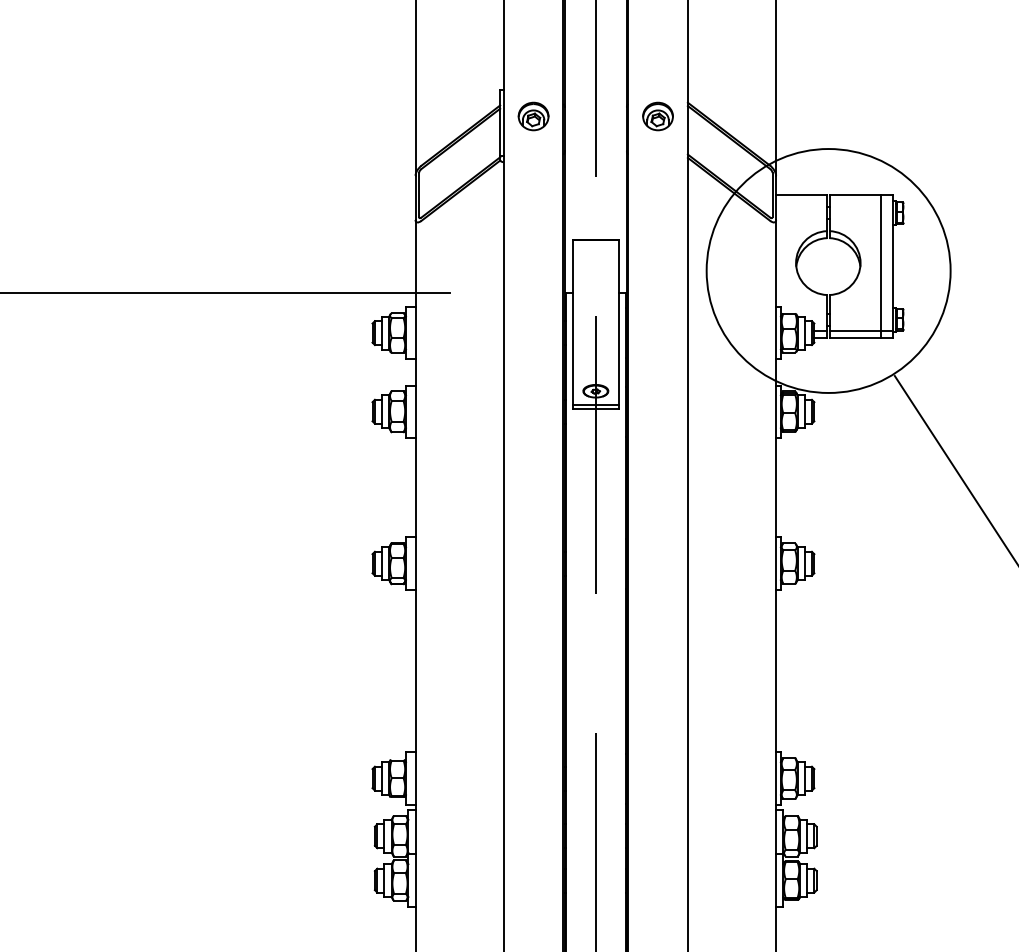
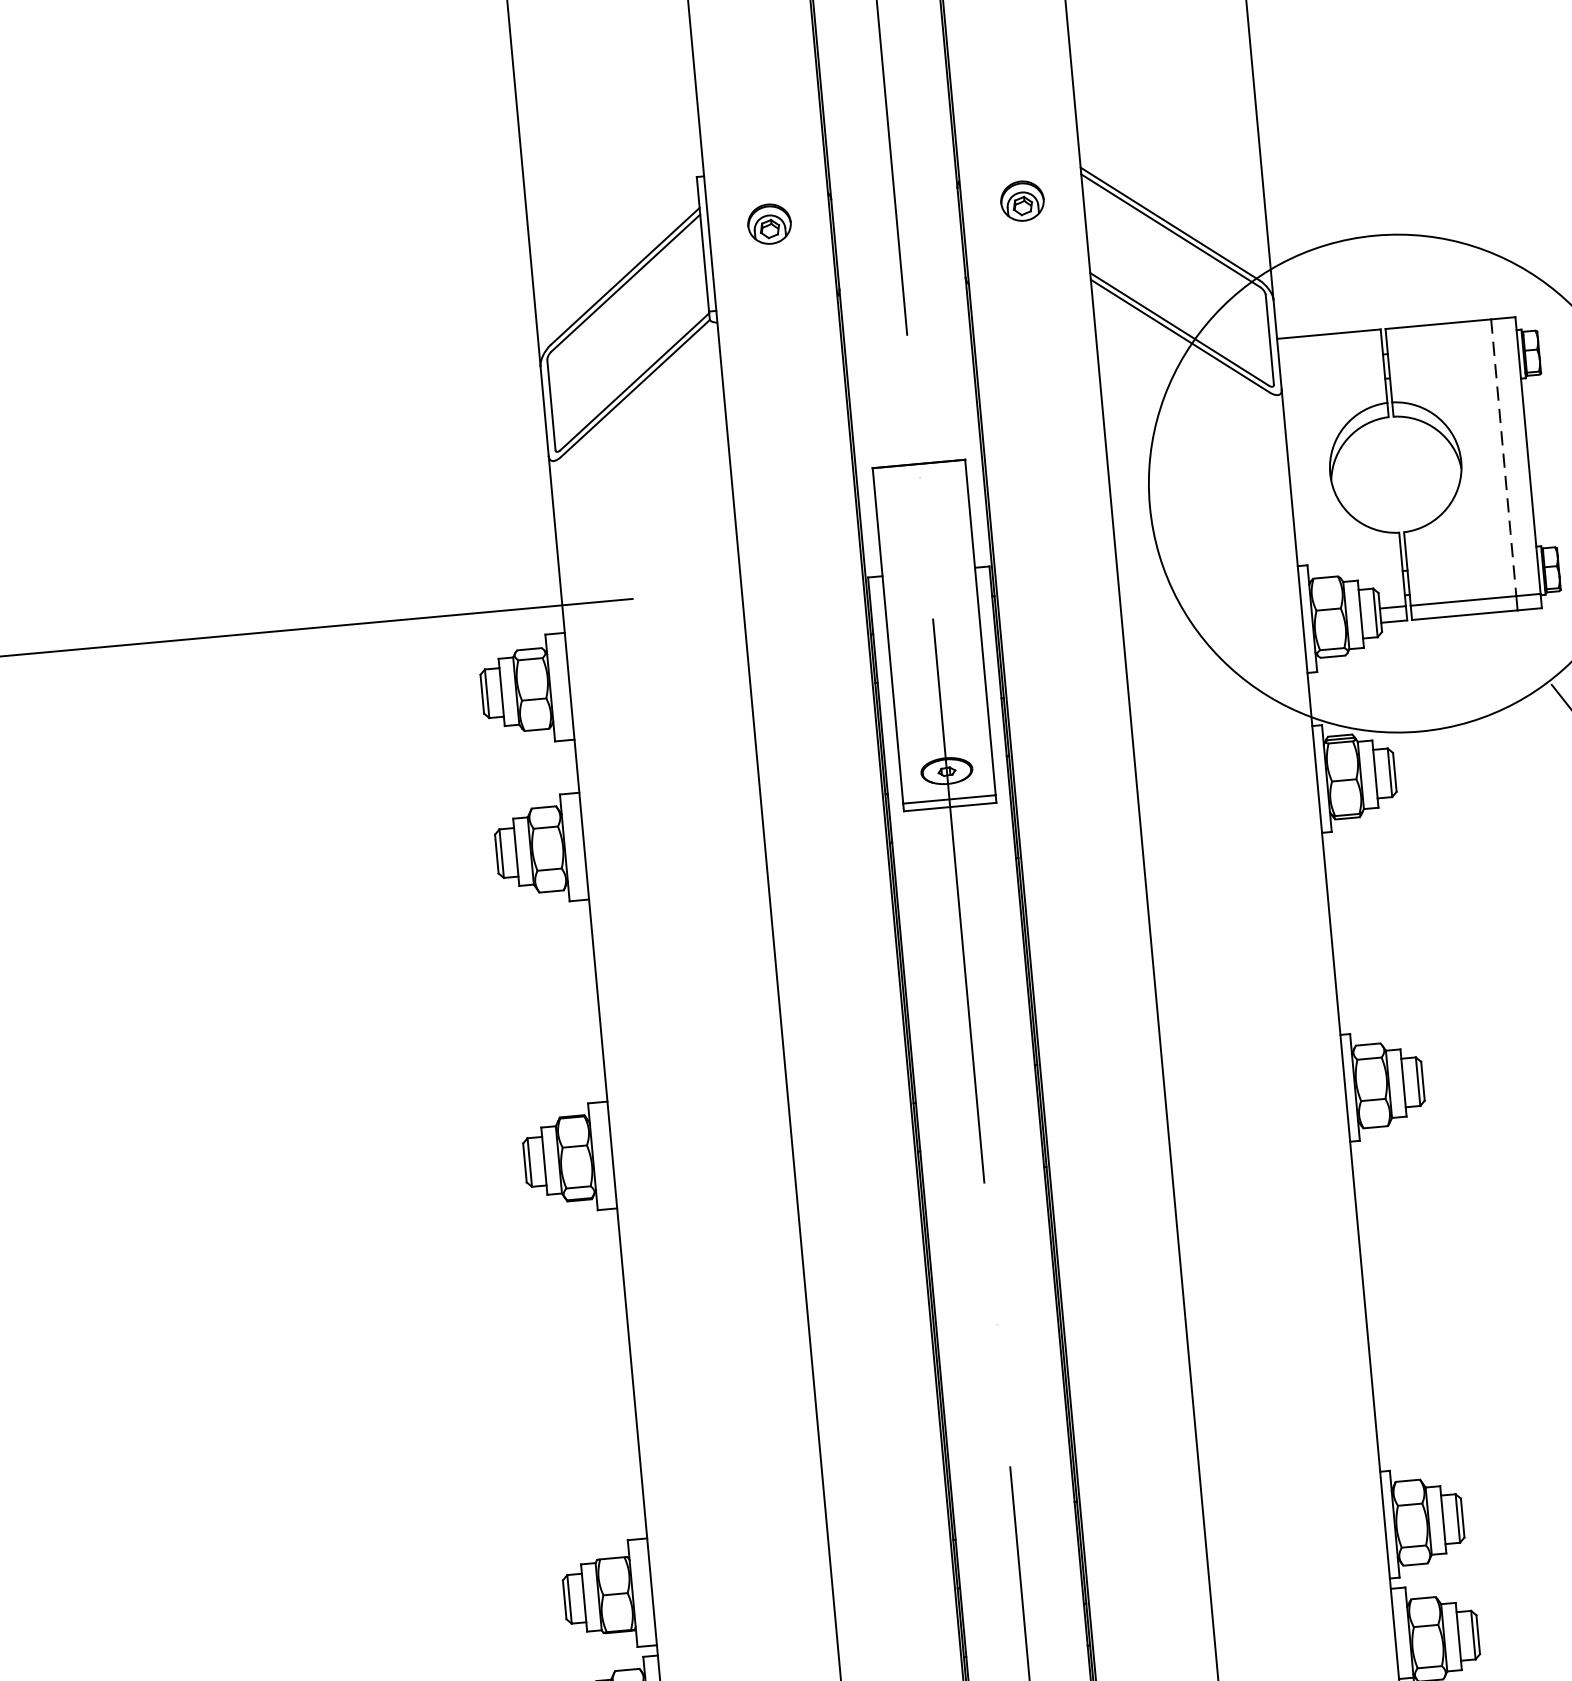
part: (533, 116) -> (769, 224), size x0.7
part: (657, 116) -> (1021, 201), size x0.7
line: (881, 263) -> (1503, 458), solid -> dashed

